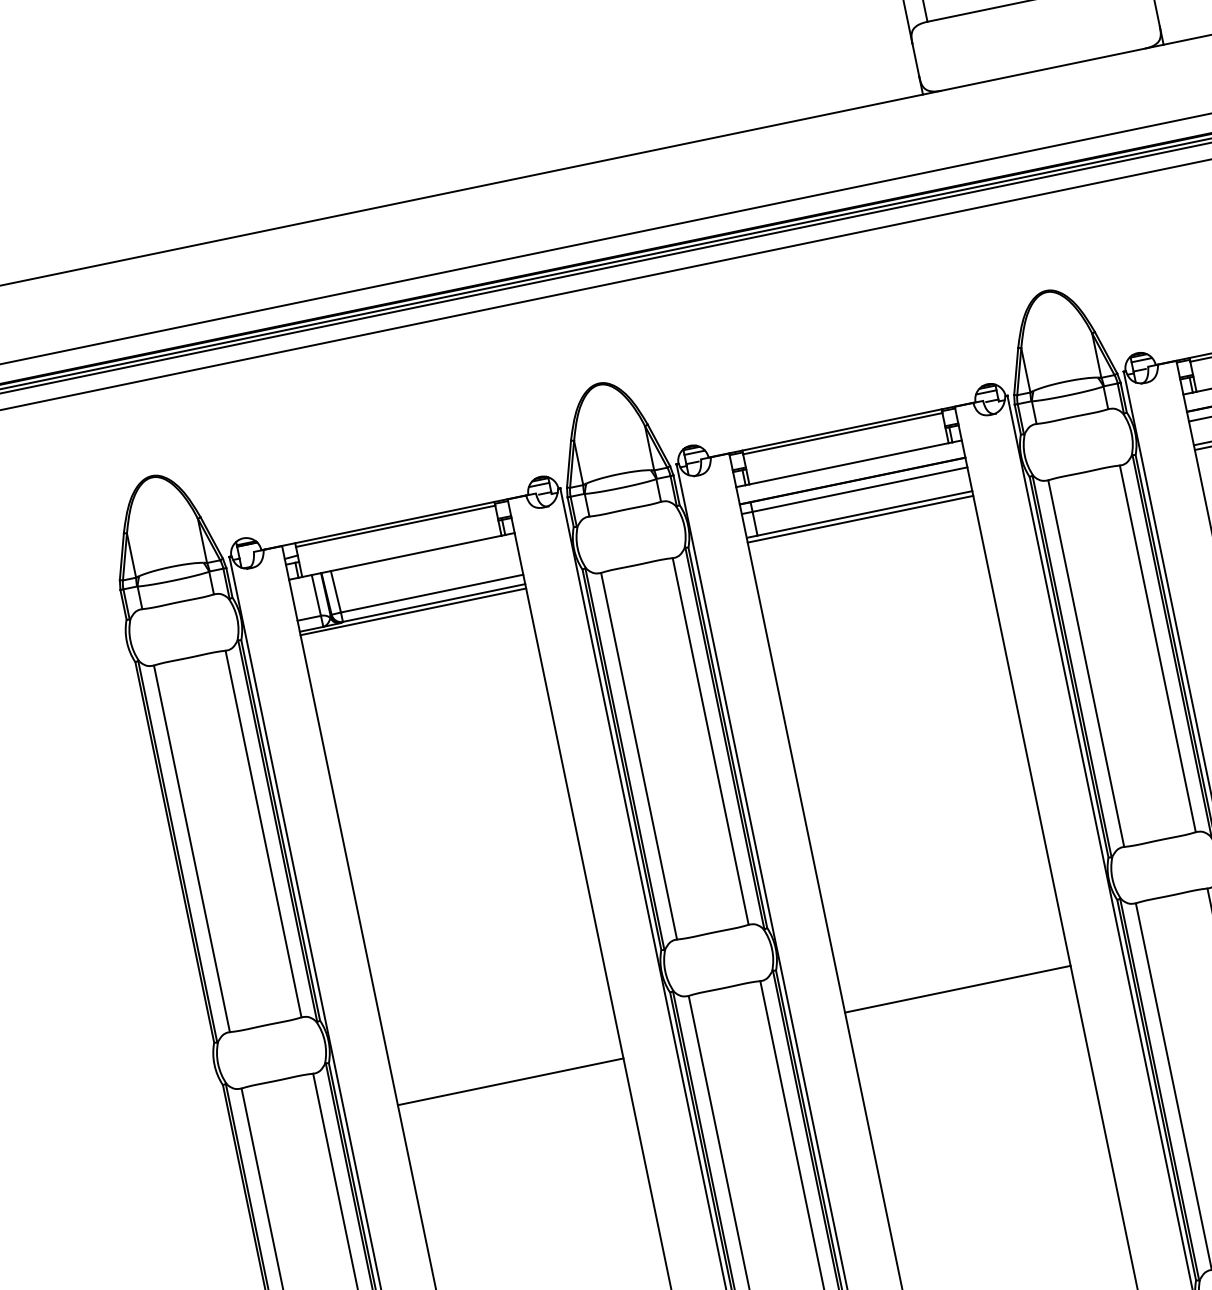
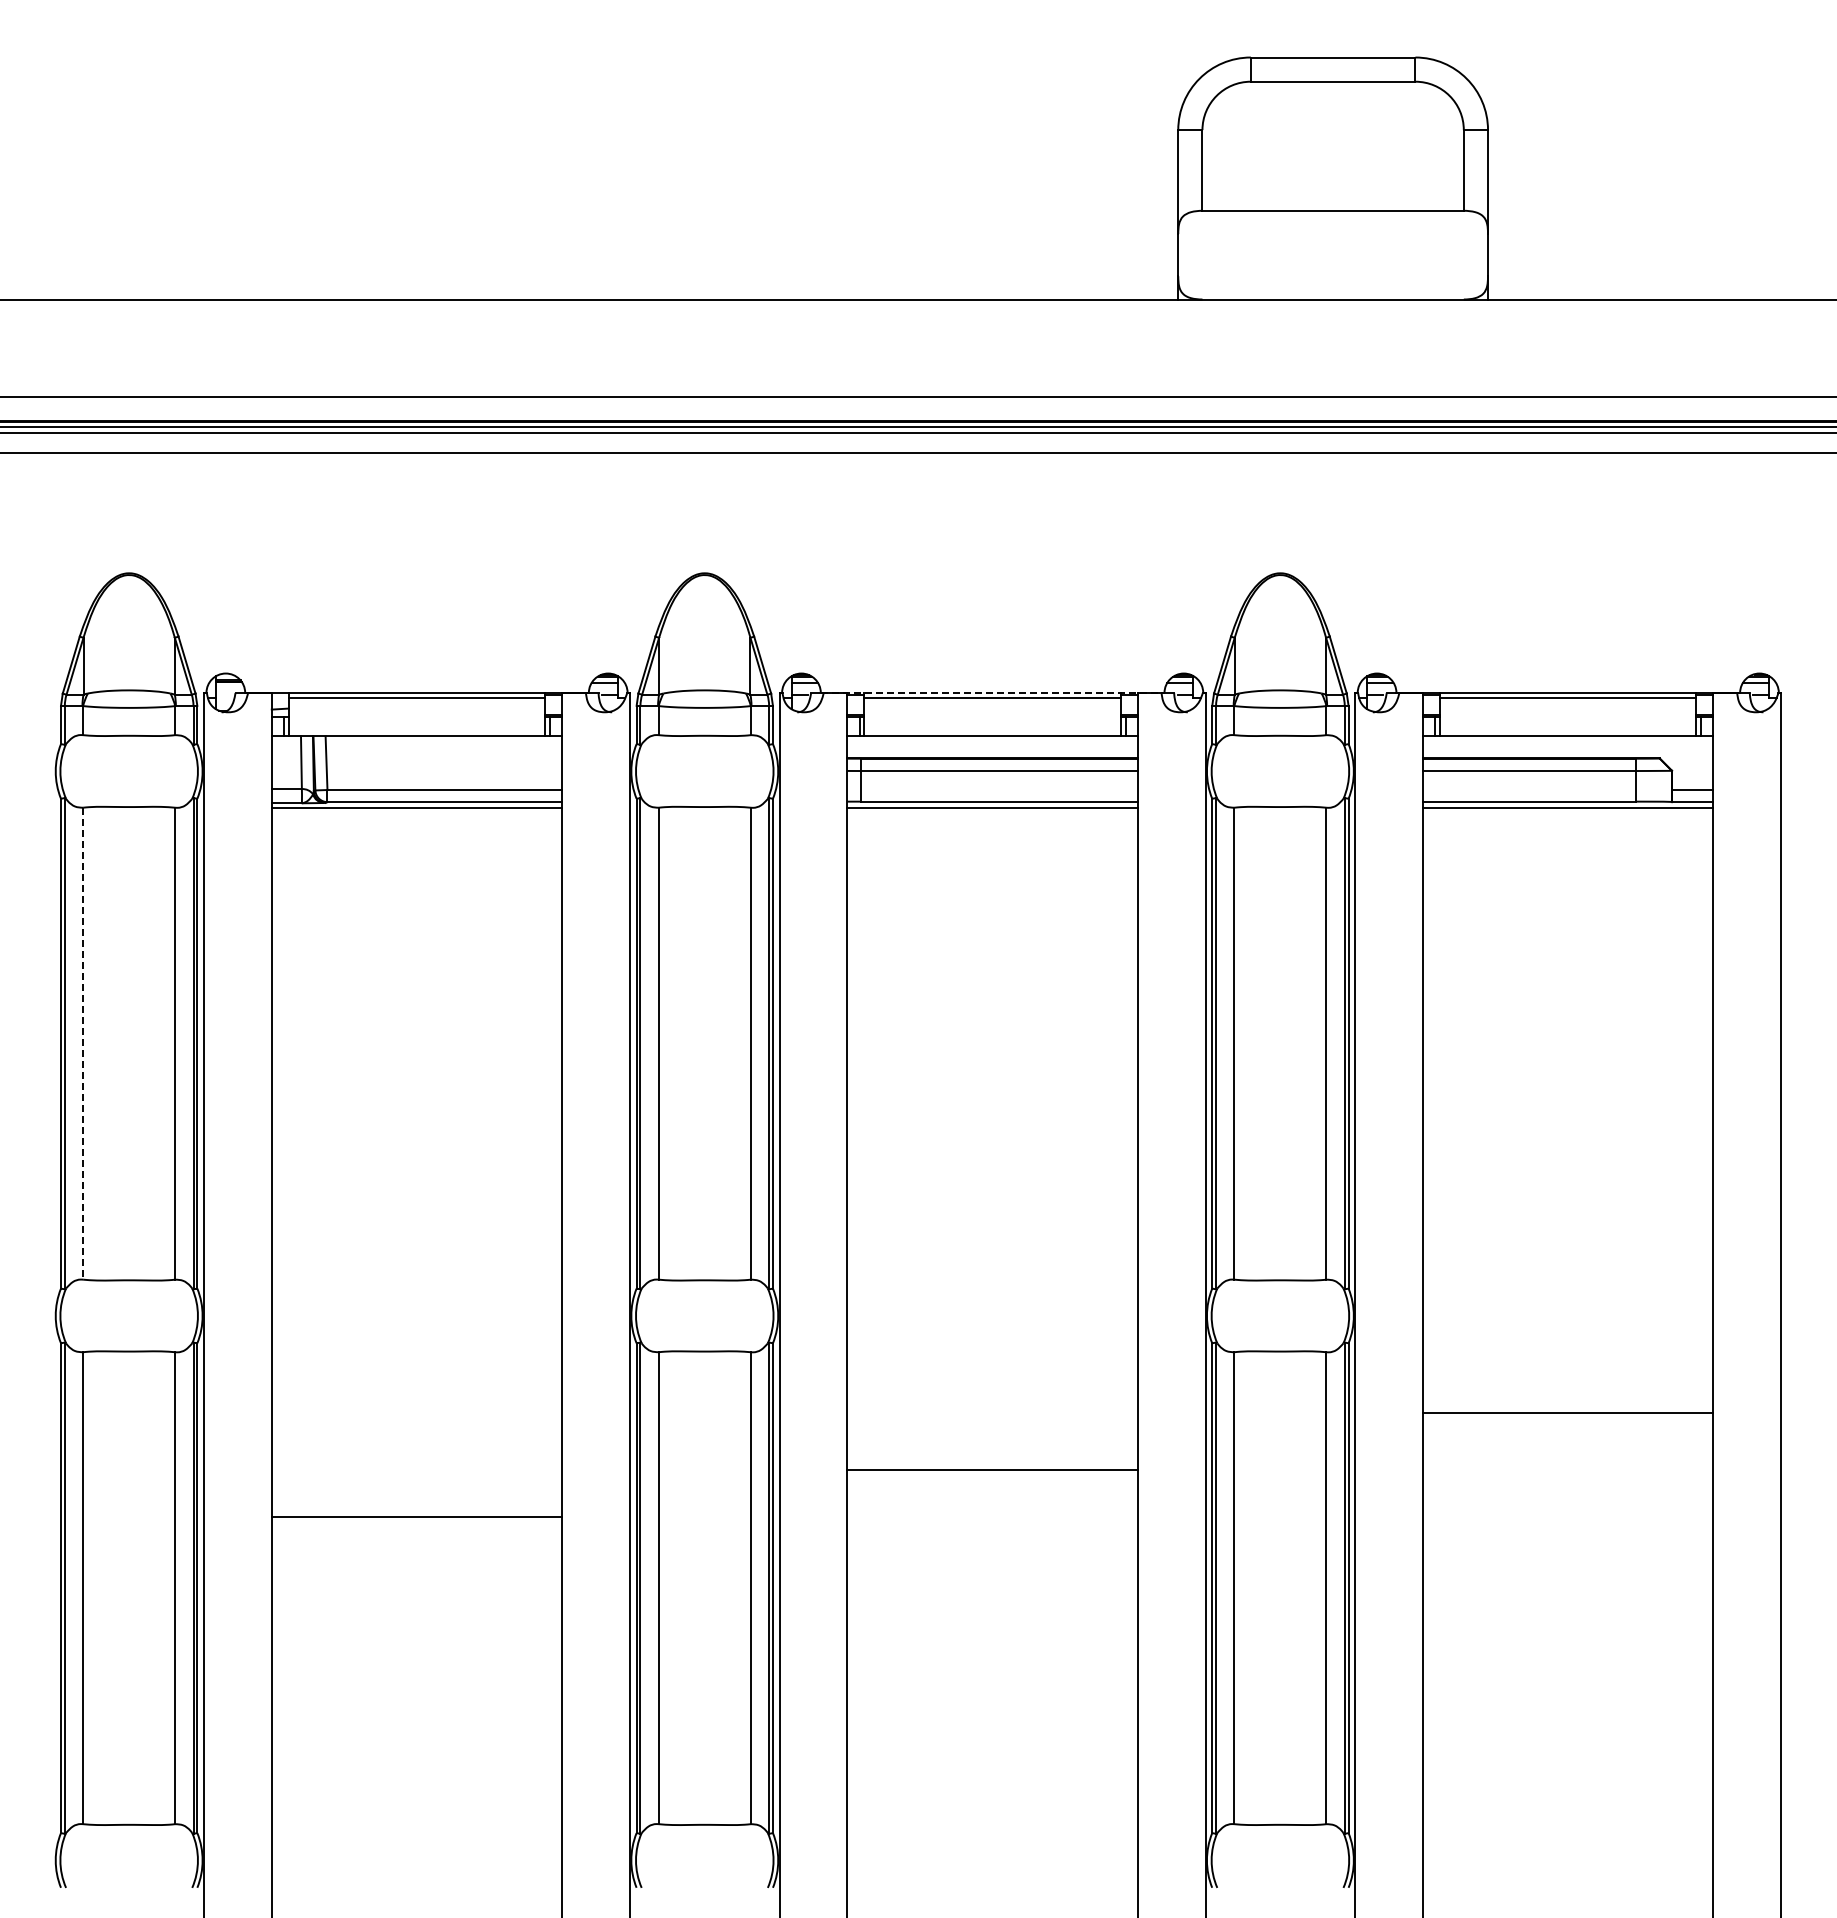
line: (841, 429) -> (992, 692), solid -> dashed
line: (192, 848) -> (83, 1043), solid -> dashed
line: (957, 989) -> (992, 1469), moved
line: (510, 1081) -> (416, 1516), moved

